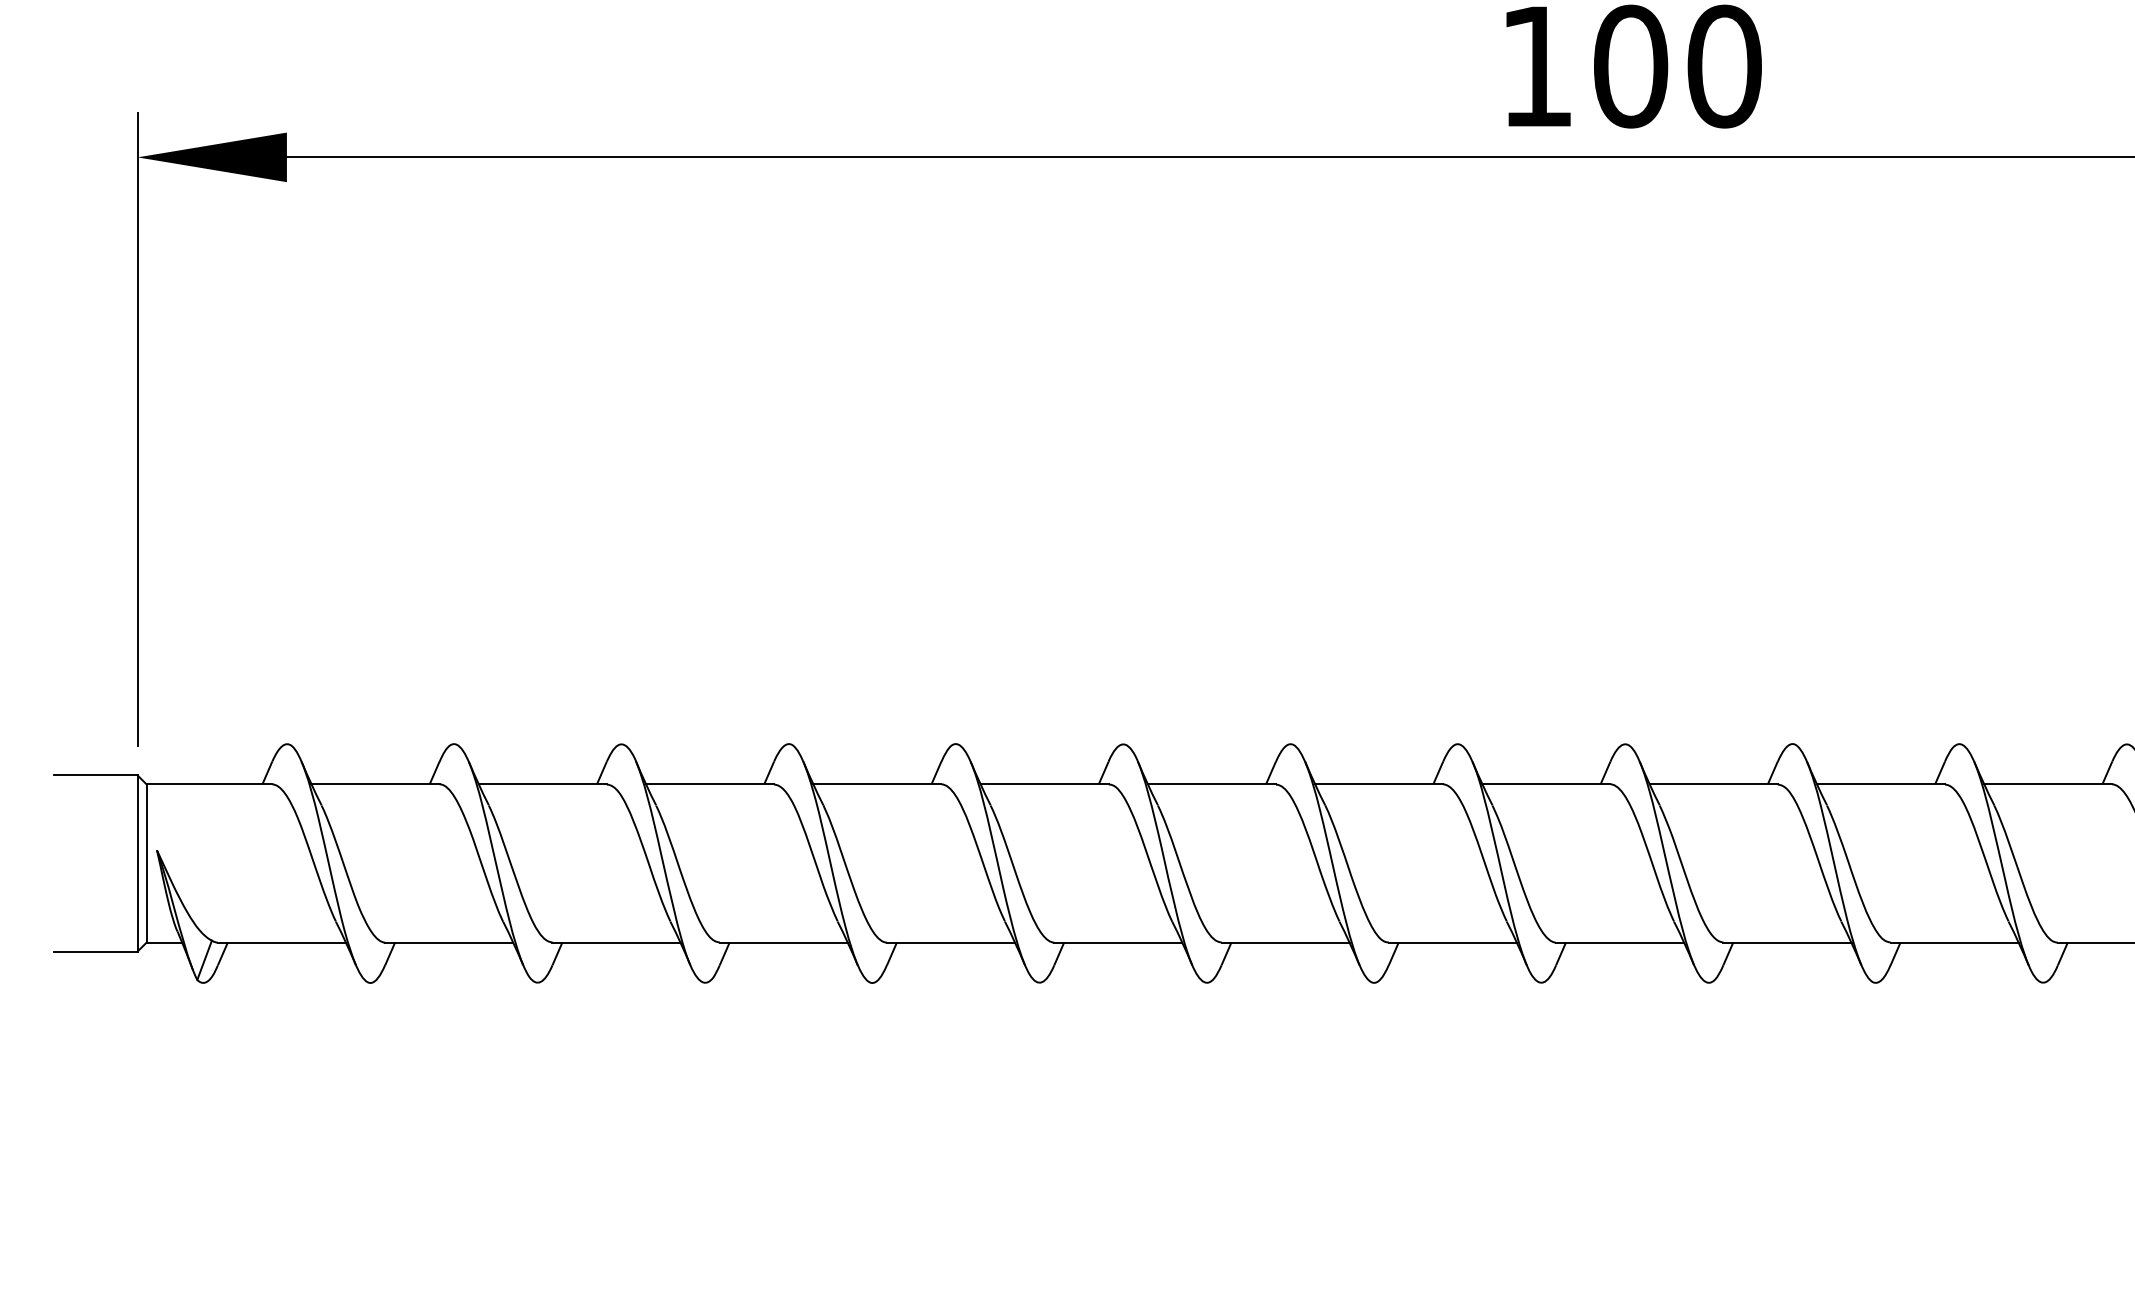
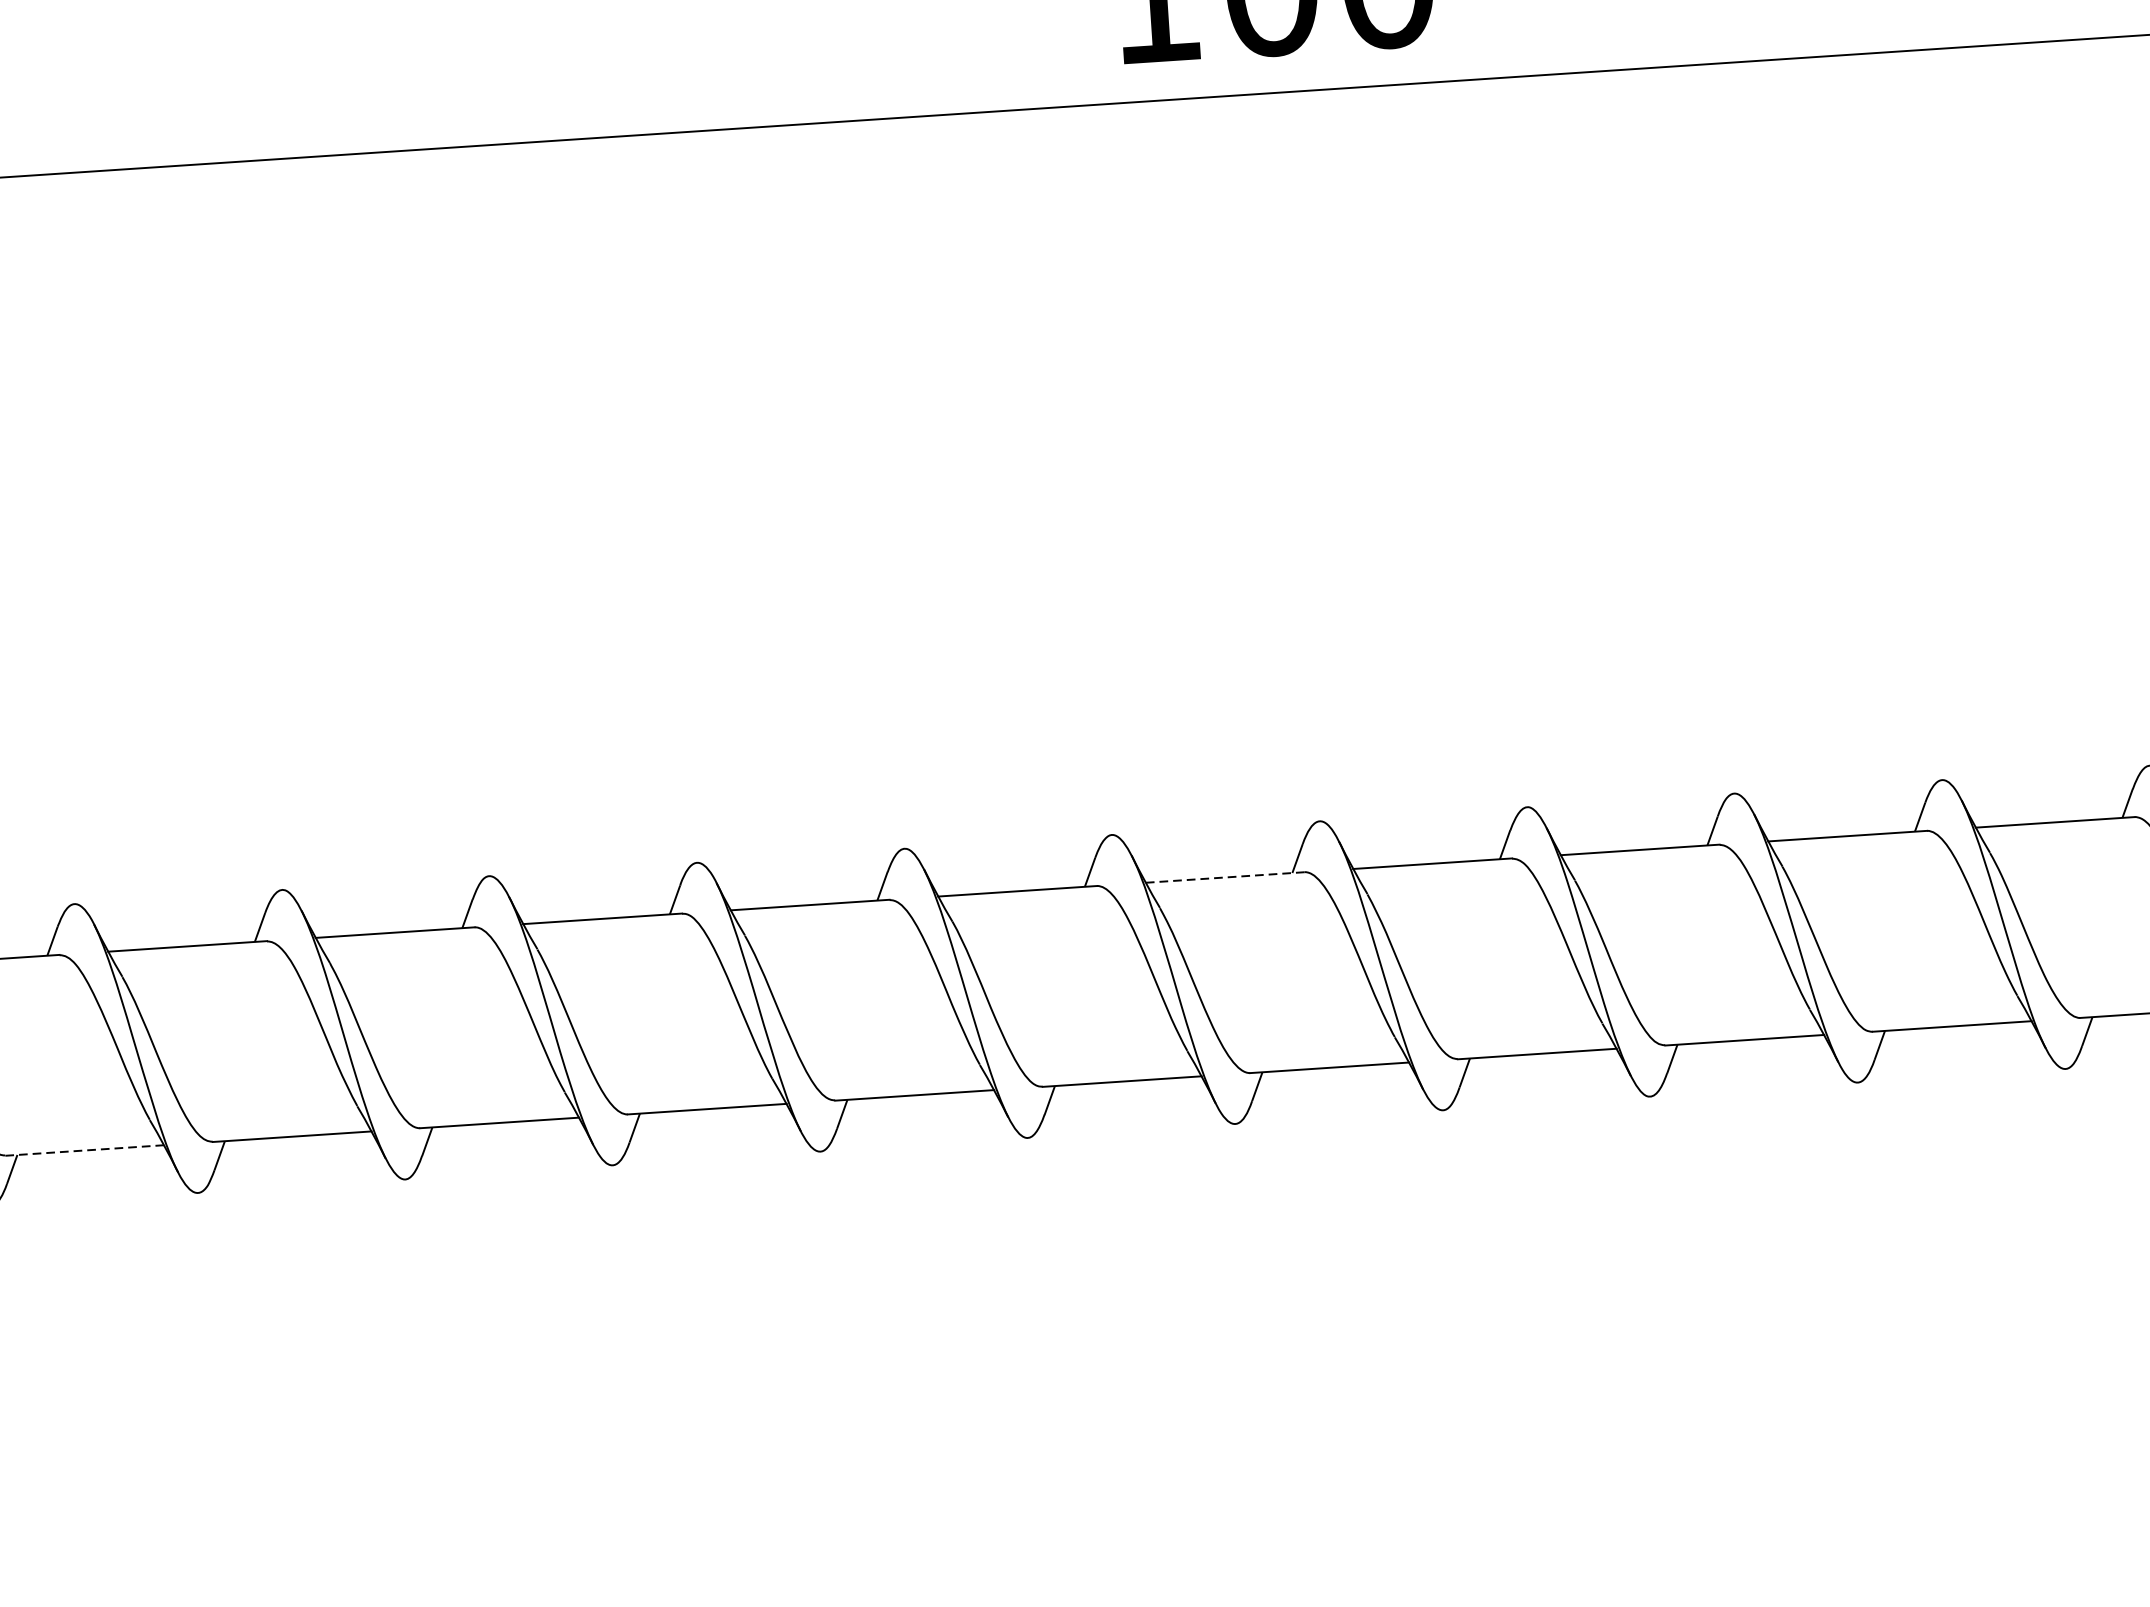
line: (1545, 784) -> (1224, 877), solid -> dashed
line: (616, 942) -> (84, 1150), solid -> dashed

